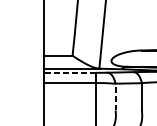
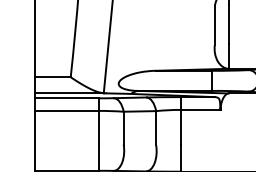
line: (69, 72) -> (66, 98), dashed -> solid
line: (115, 96) -> (123, 127), dashed -> solid

